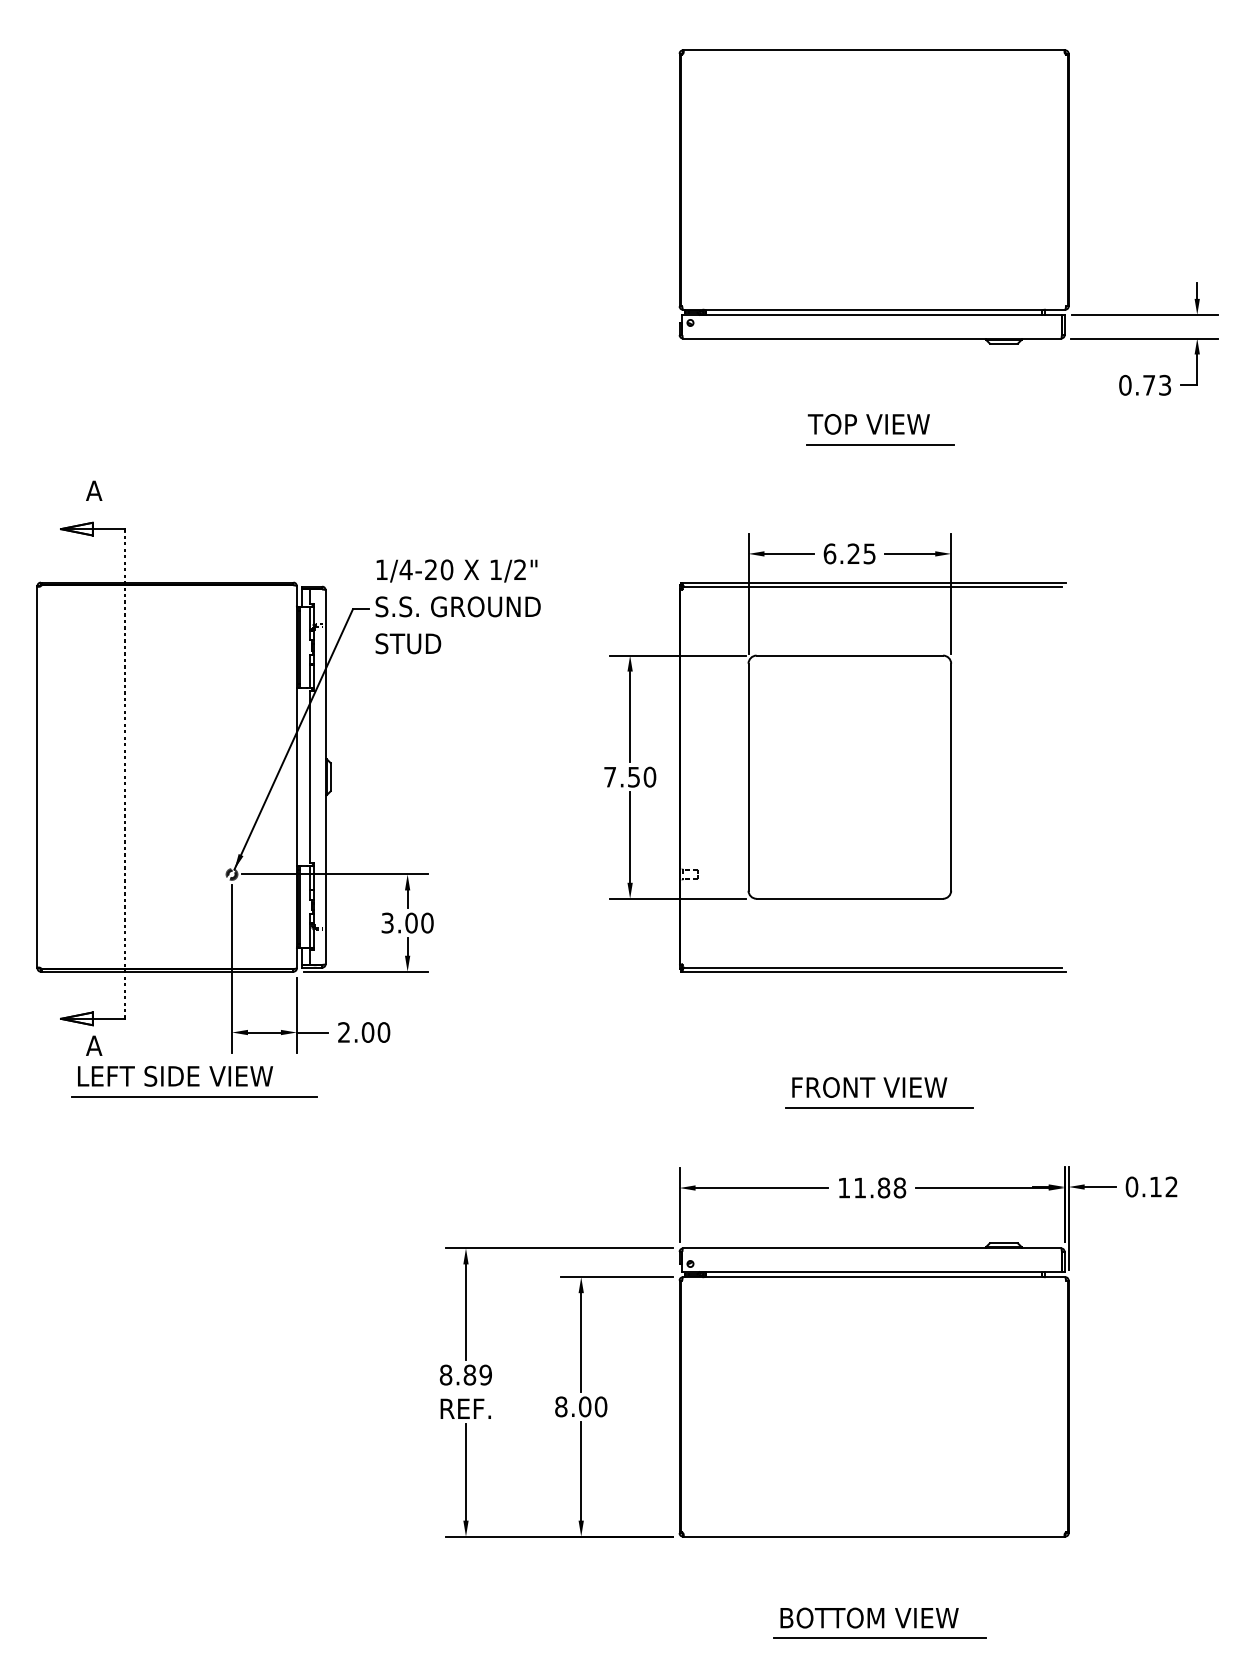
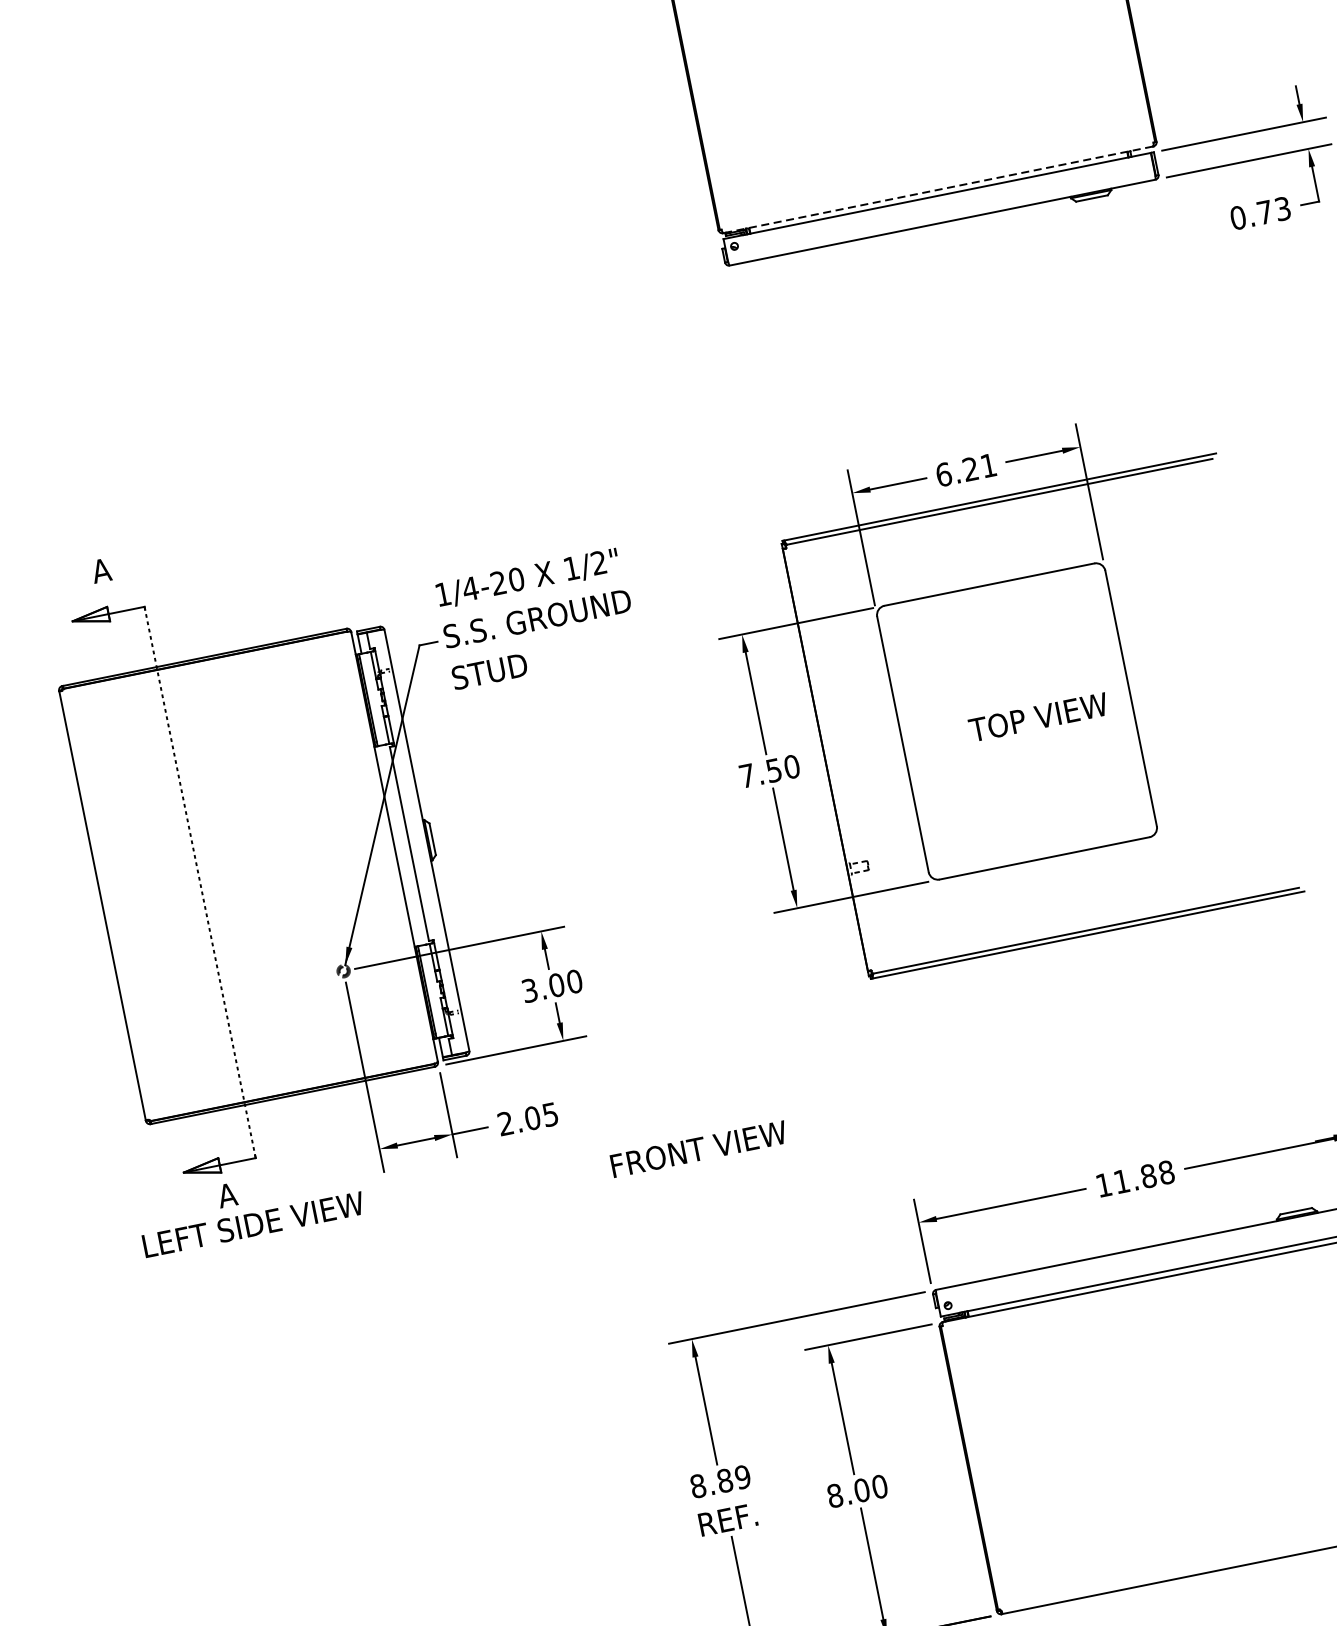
line: (874, 309) -> (938, 189), solid -> dashed
text: (868, 424) -> (1038, 717), moved
line: (879, 444) -> (974, 340), removed
text: (869, 553) -> (988, 465), 6.25 -> 6.21
text: (383, 1032) -> (550, 1114), 2.00 -> 2.05
text: (175, 1075) -> (253, 1223), moved
text: (869, 1087) -> (698, 1149), moved
line: (193, 1096) -> (350, 1229), removed
line: (878, 1107) -> (1124, 1086), removed

